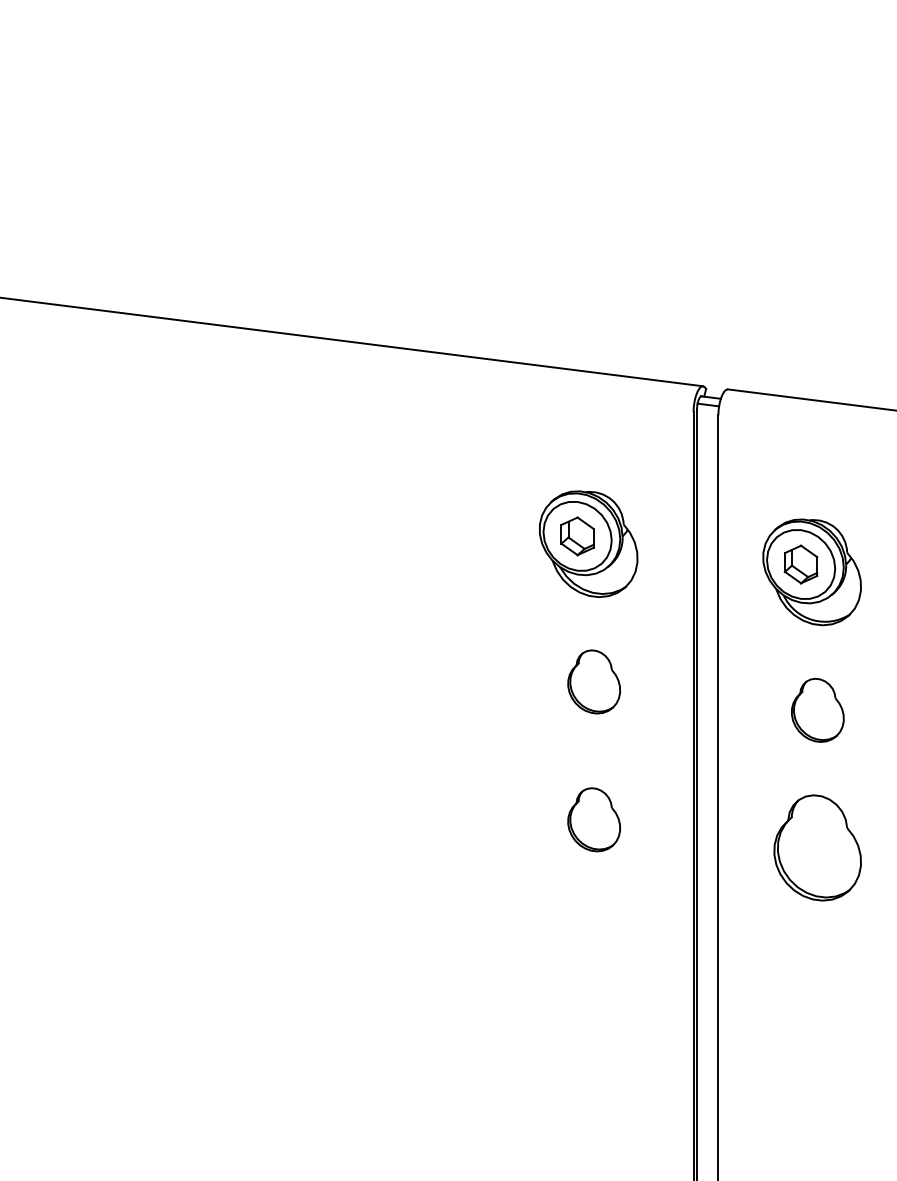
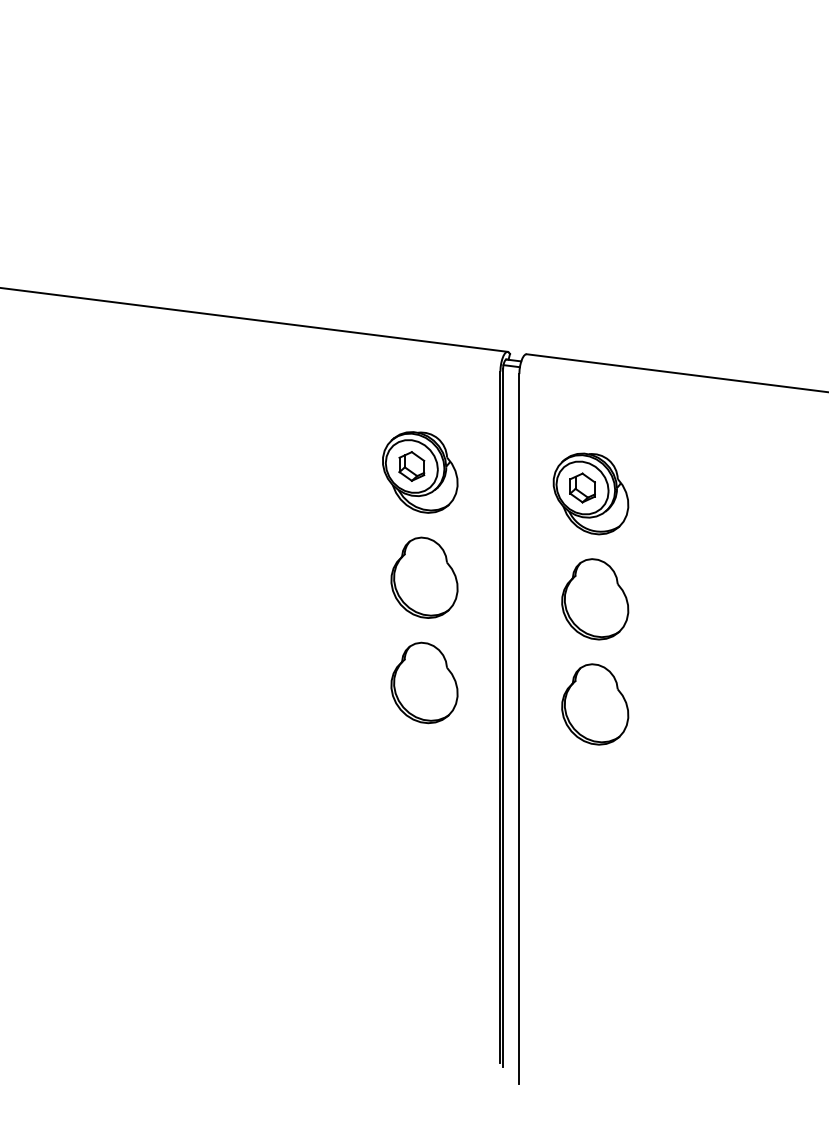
part: (594, 681) -> (424, 577), size x1.67
part: (818, 710) -> (595, 599), size x1.67
part: (594, 819) -> (424, 682), size x1.67

